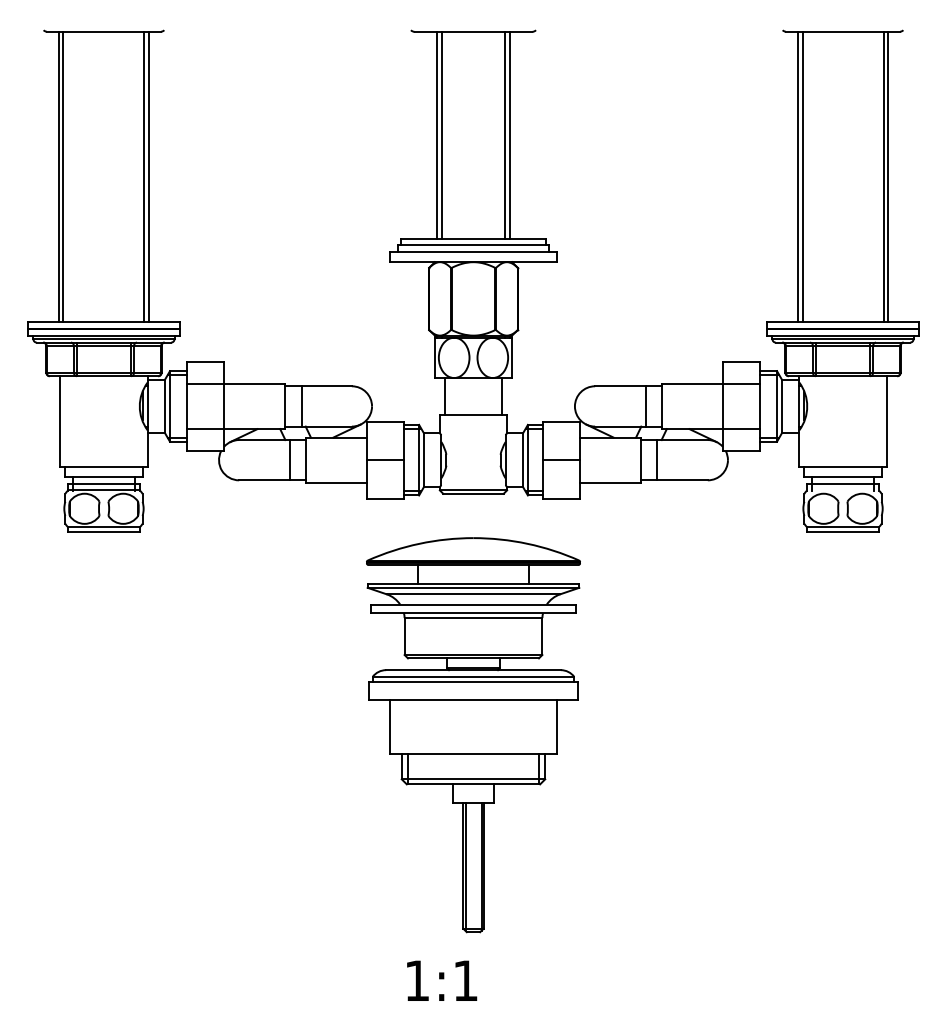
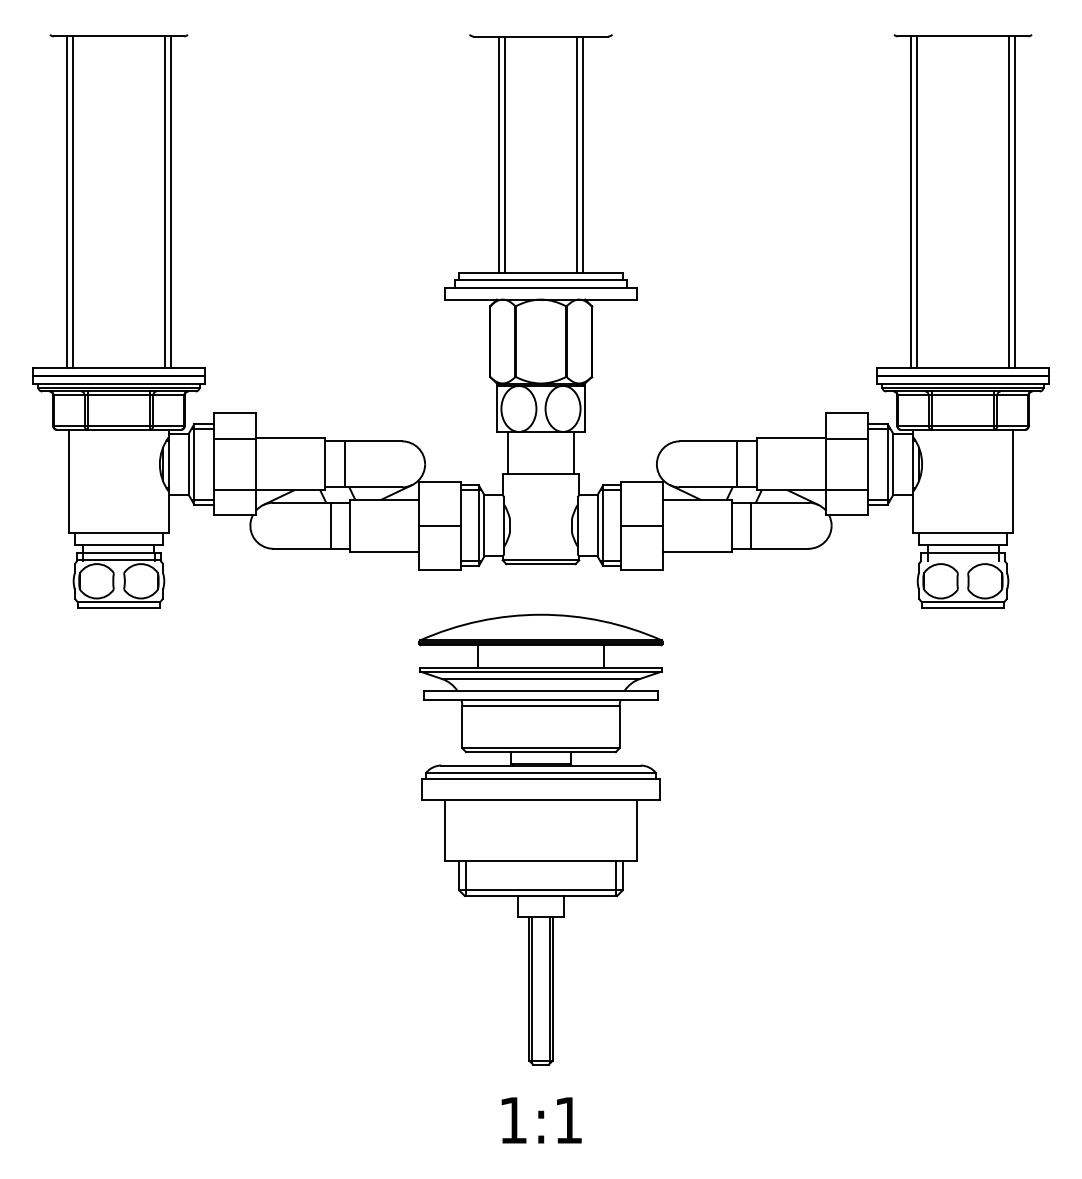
text: (442, 980) -> (542, 1120), moved

